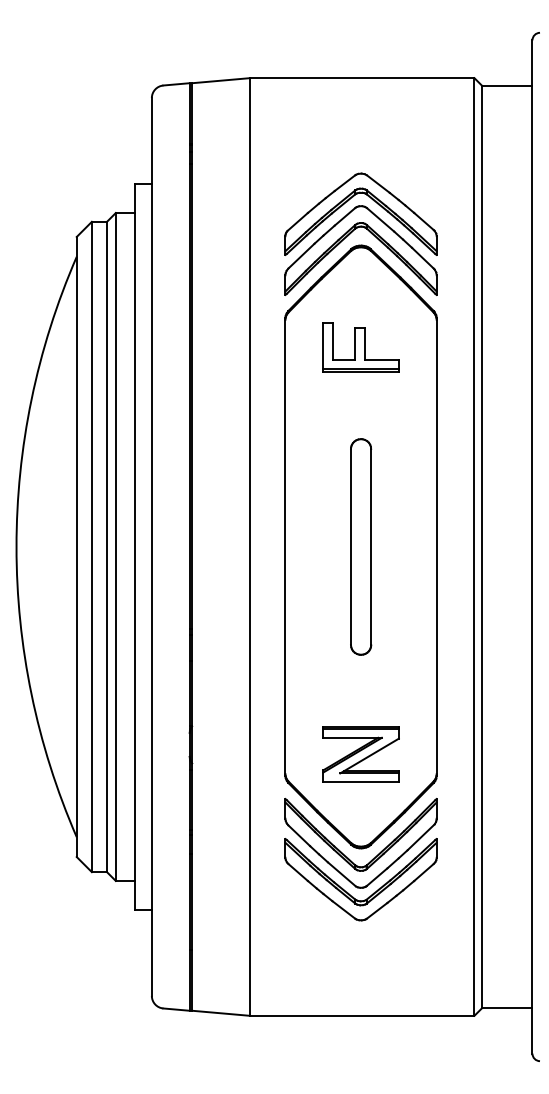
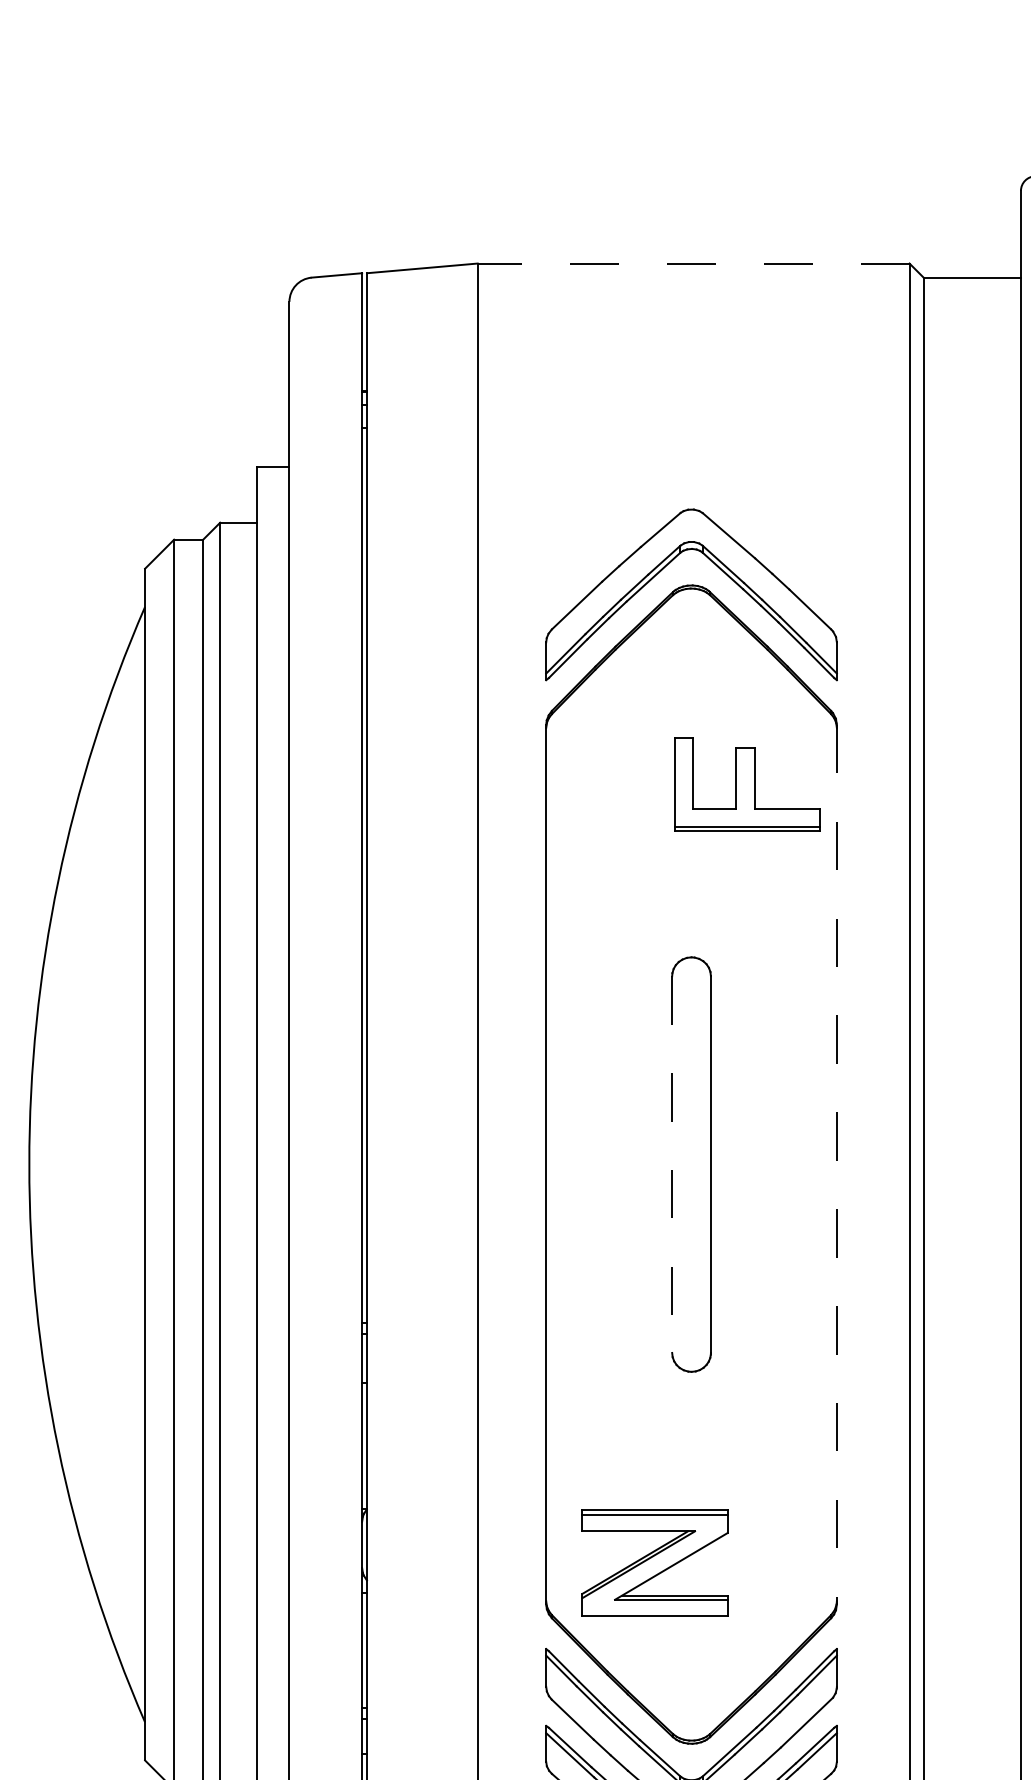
line: (361, 78) -> (692, 264), solid -> dashed
part: (348, 201) -> (667, 500), removed
part: (360, 347) -> (746, 785), moved
line: (350, 546) -> (671, 1163), solid -> dashed
line: (436, 547) -> (836, 1165), solid -> dashed
part: (360, 754) -> (653, 1563), moved

